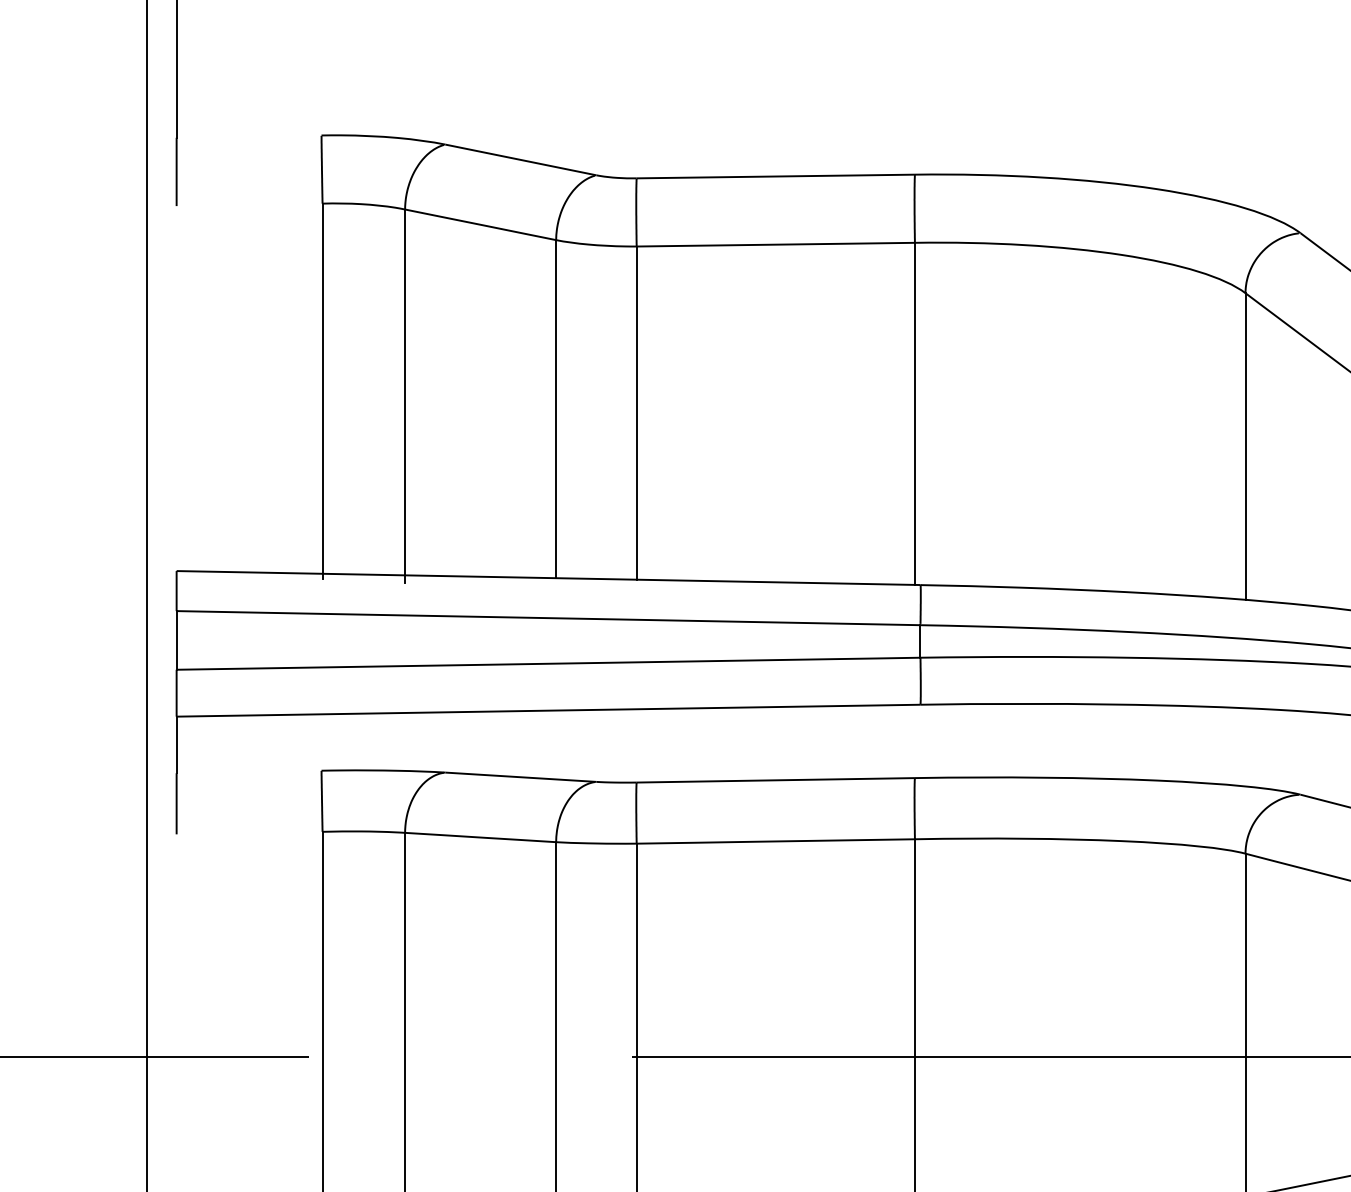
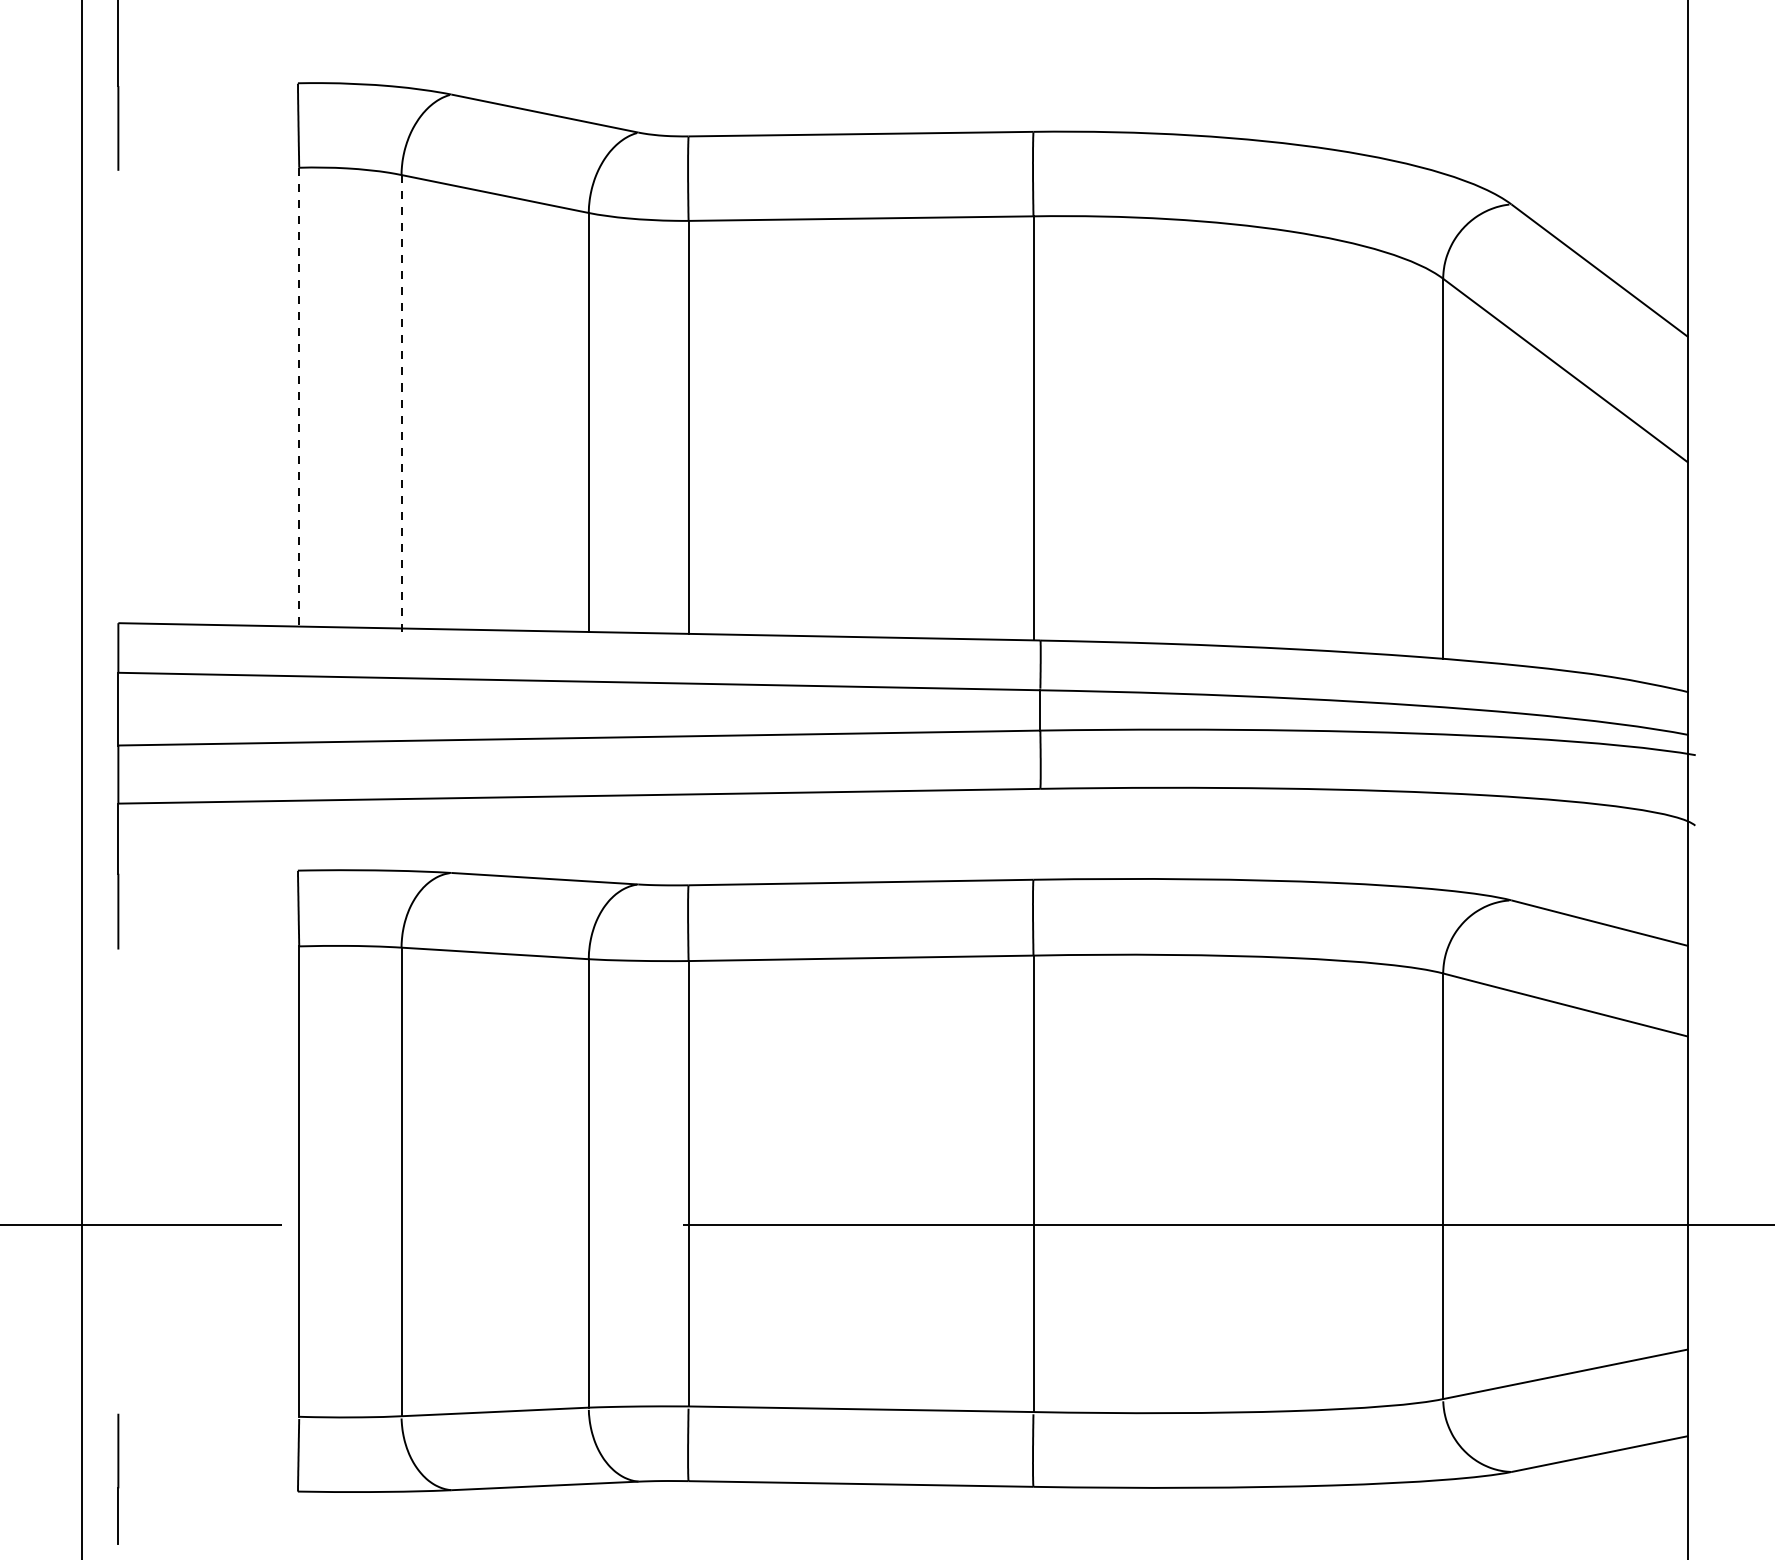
line: (322, 391) -> (299, 400), solid -> dashed
line: (405, 396) -> (401, 406), solid -> dashed

